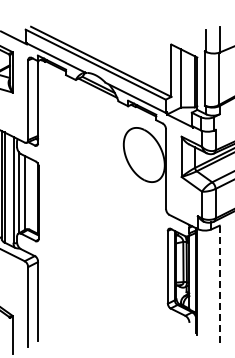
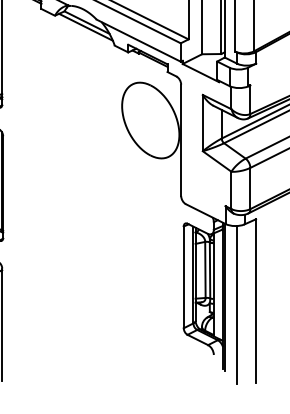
line: (219, 284) -> (255, 301), dashed -> solid
line: (206, 286) -> (237, 304), added

